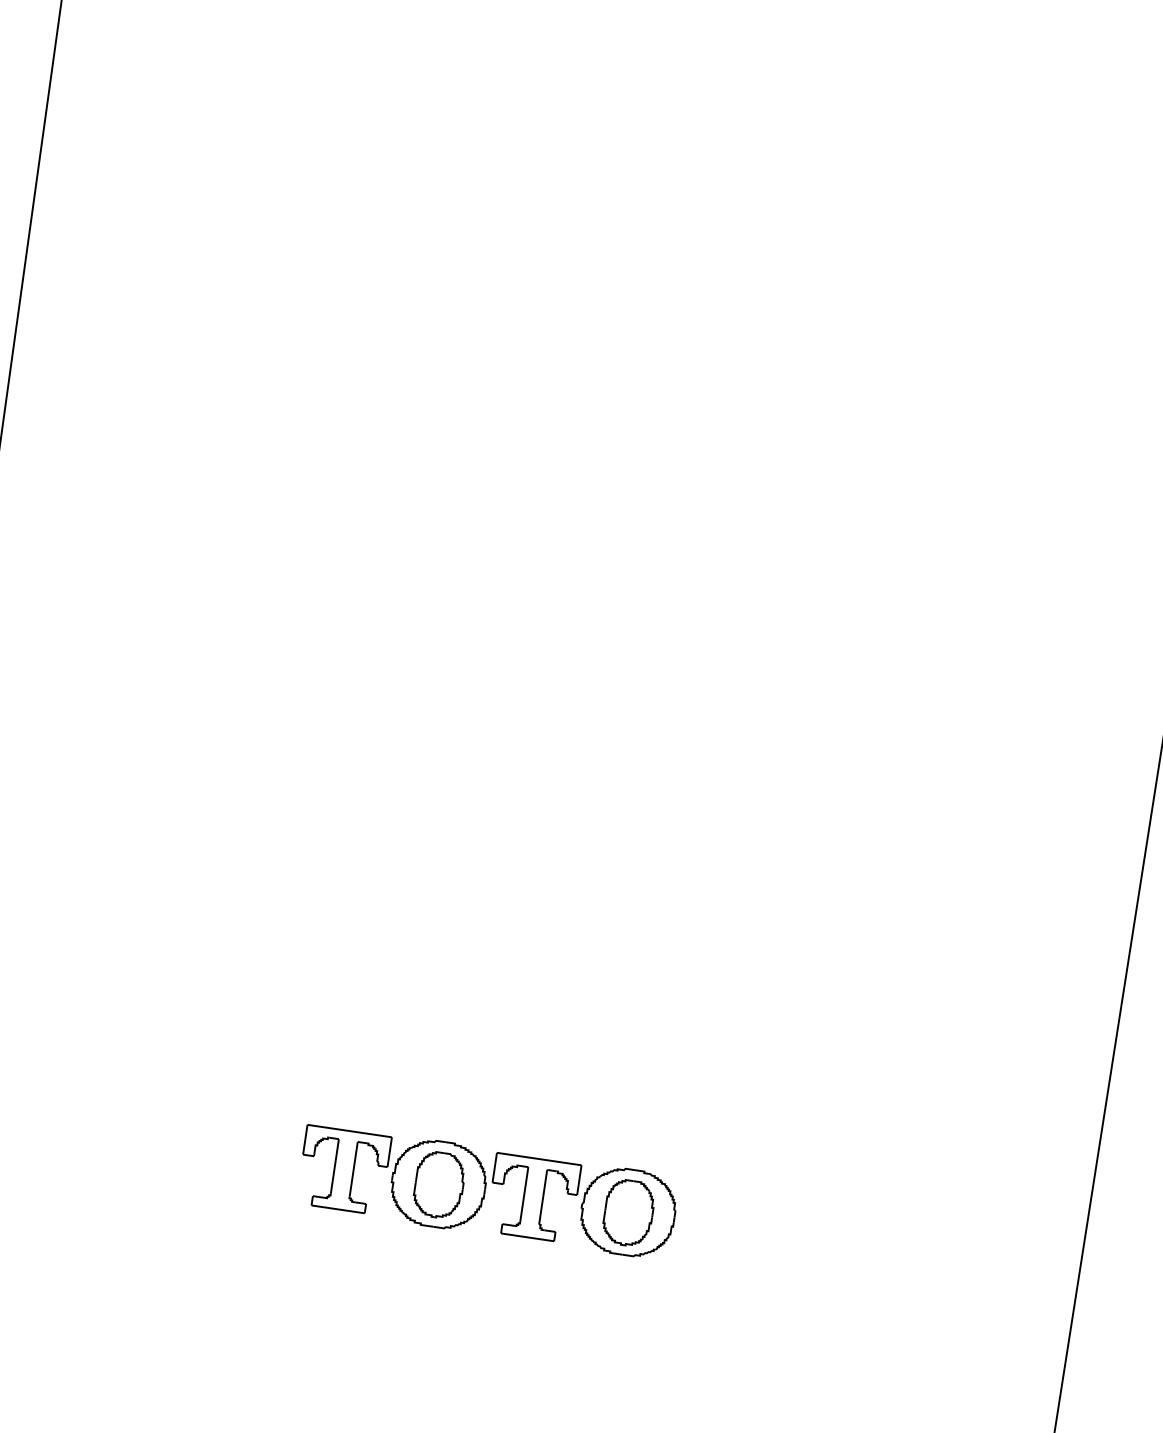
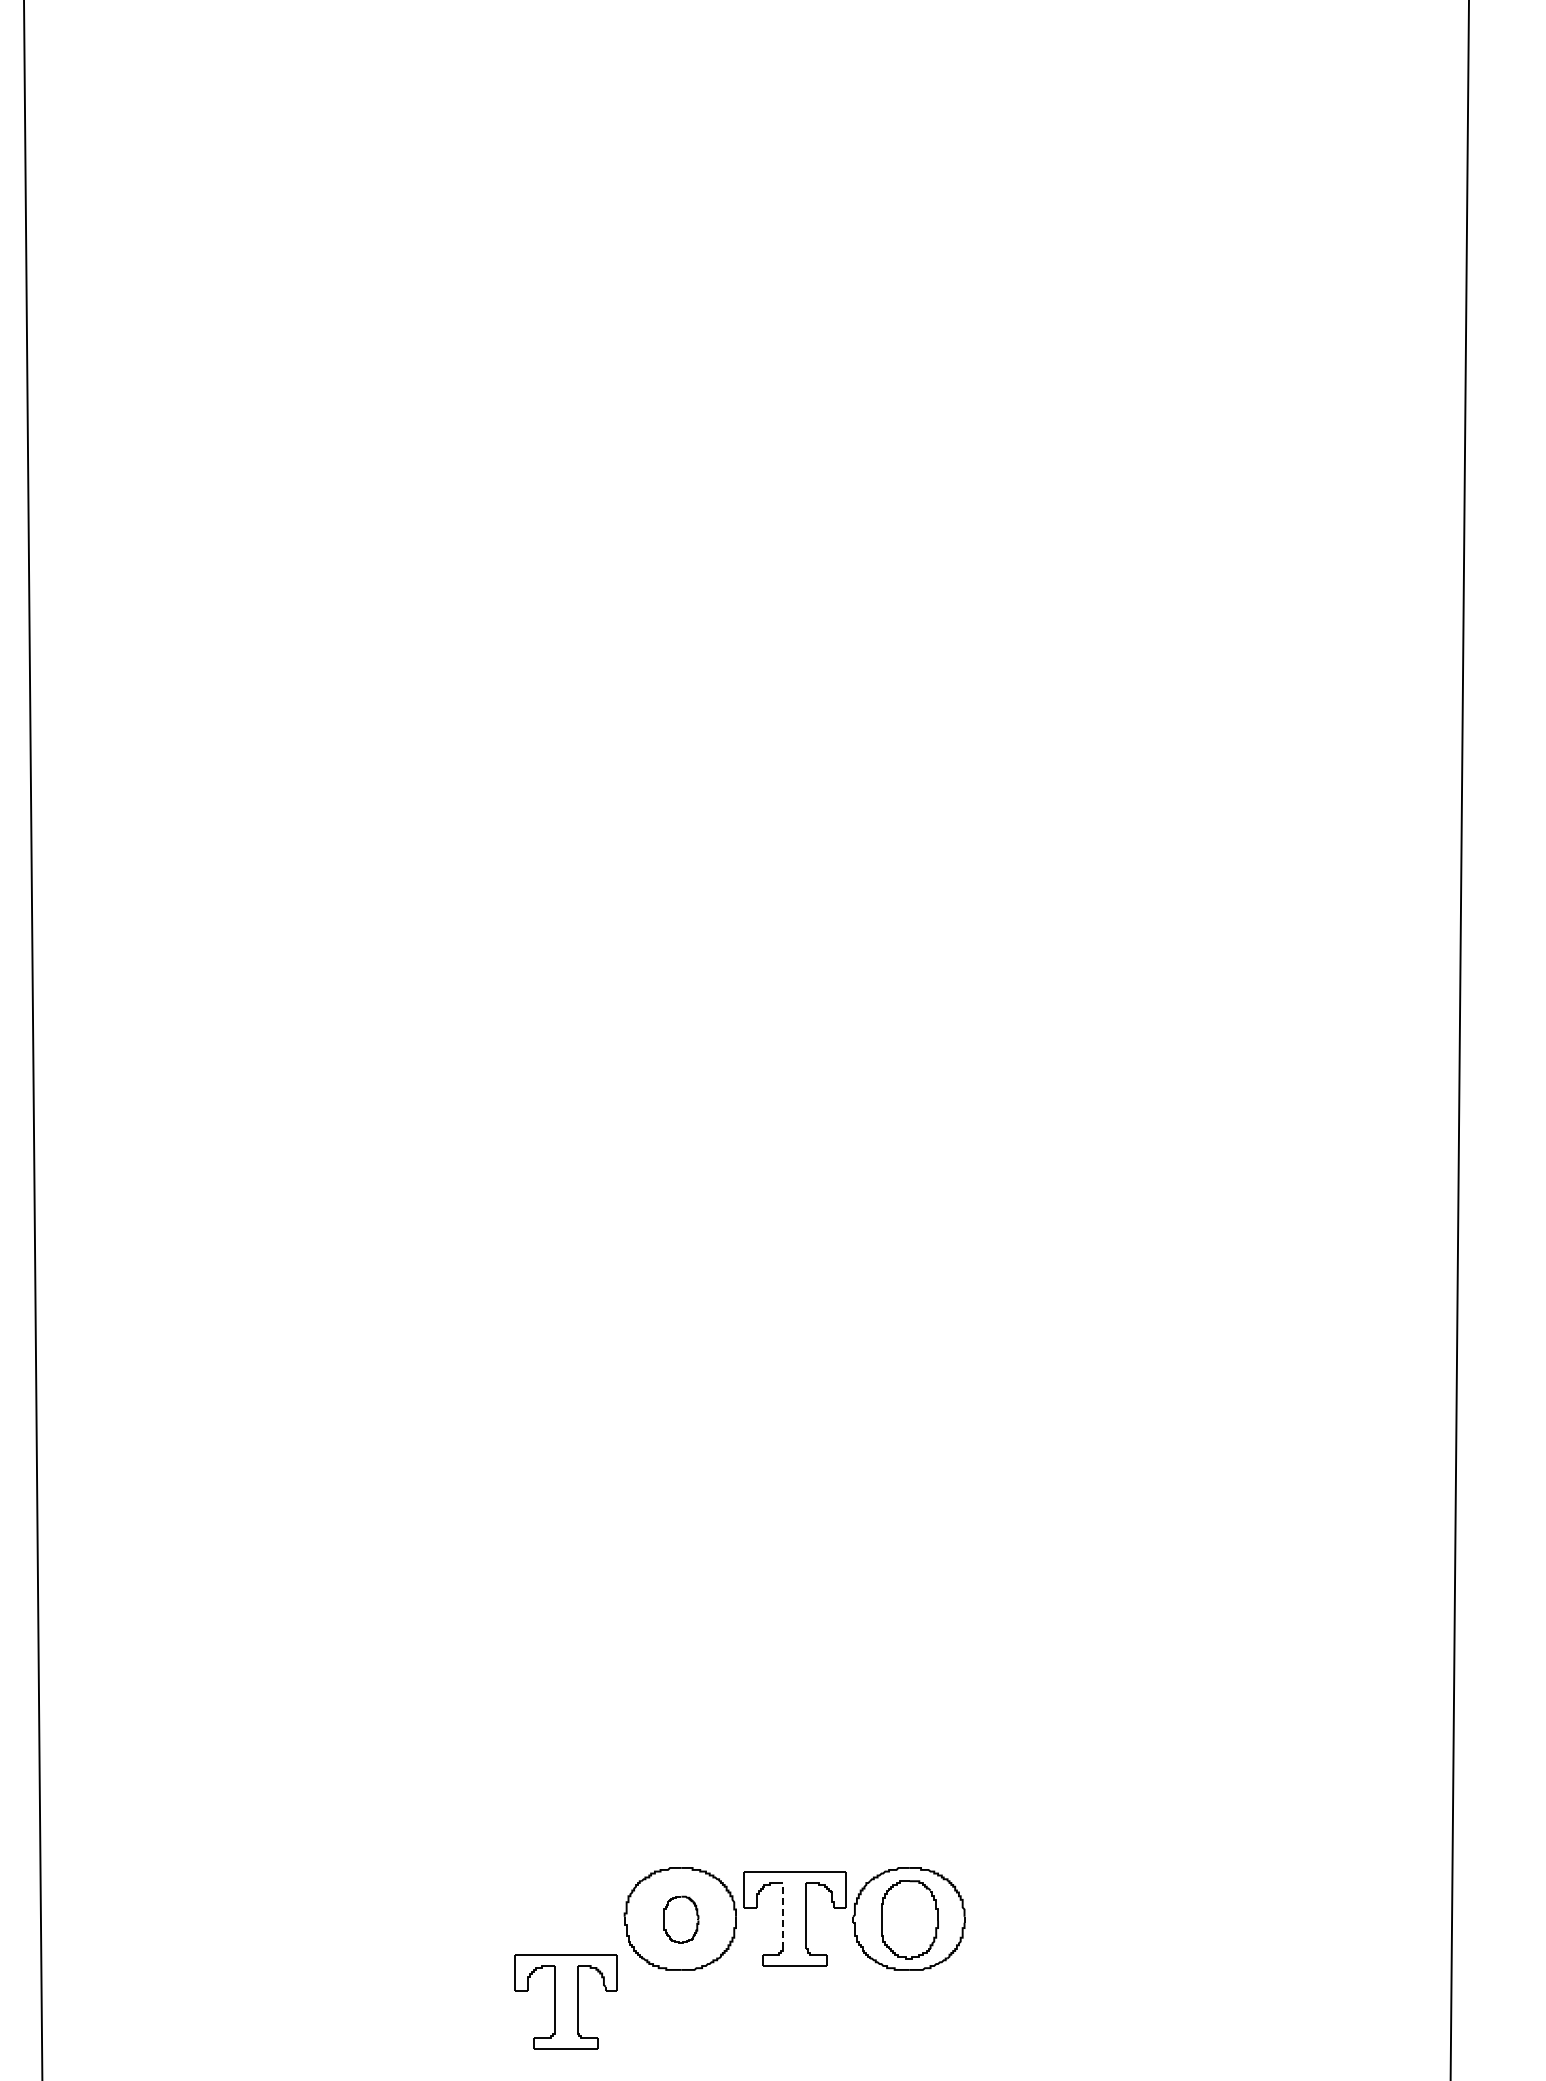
part: (343, 1169) -> (565, 2001), moved
part: (439, 1184) -> (681, 1919), size x0.6
line: (524, 1194) -> (783, 1915), solid -> dashed

